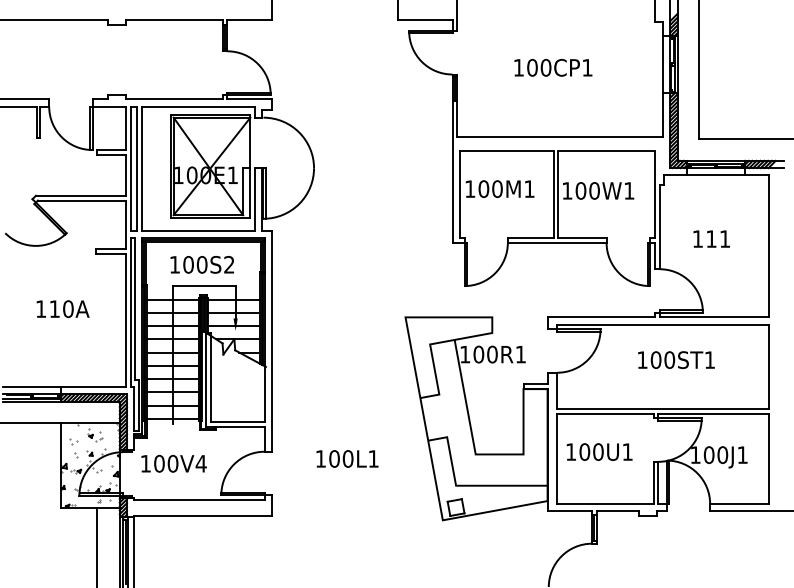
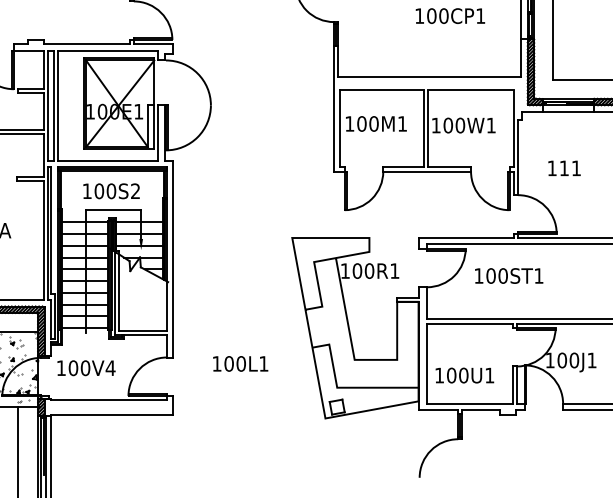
text: (553, 67) -> (450, 15), moved
text: (676, 359) -> (509, 275), moved
text: (599, 451) -> (464, 375), moved

